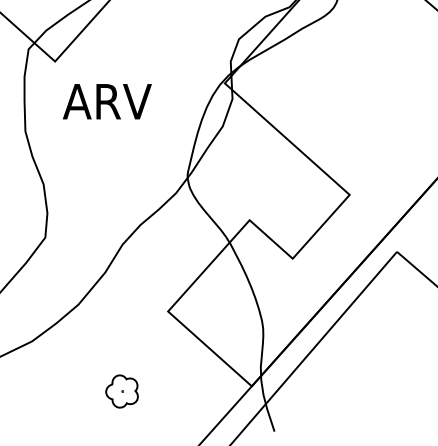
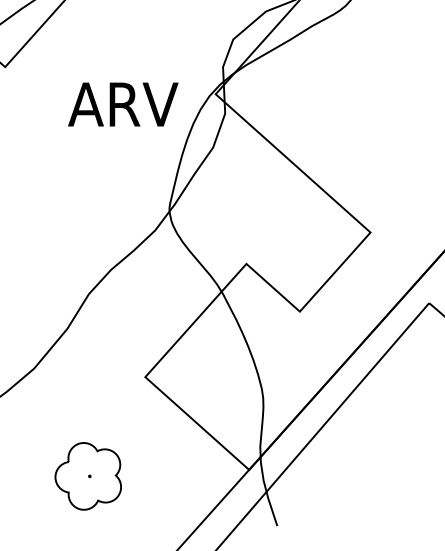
text: (107, 101) -> (123, 104), moved
part: (121, 391) -> (87, 476), size x1.67

